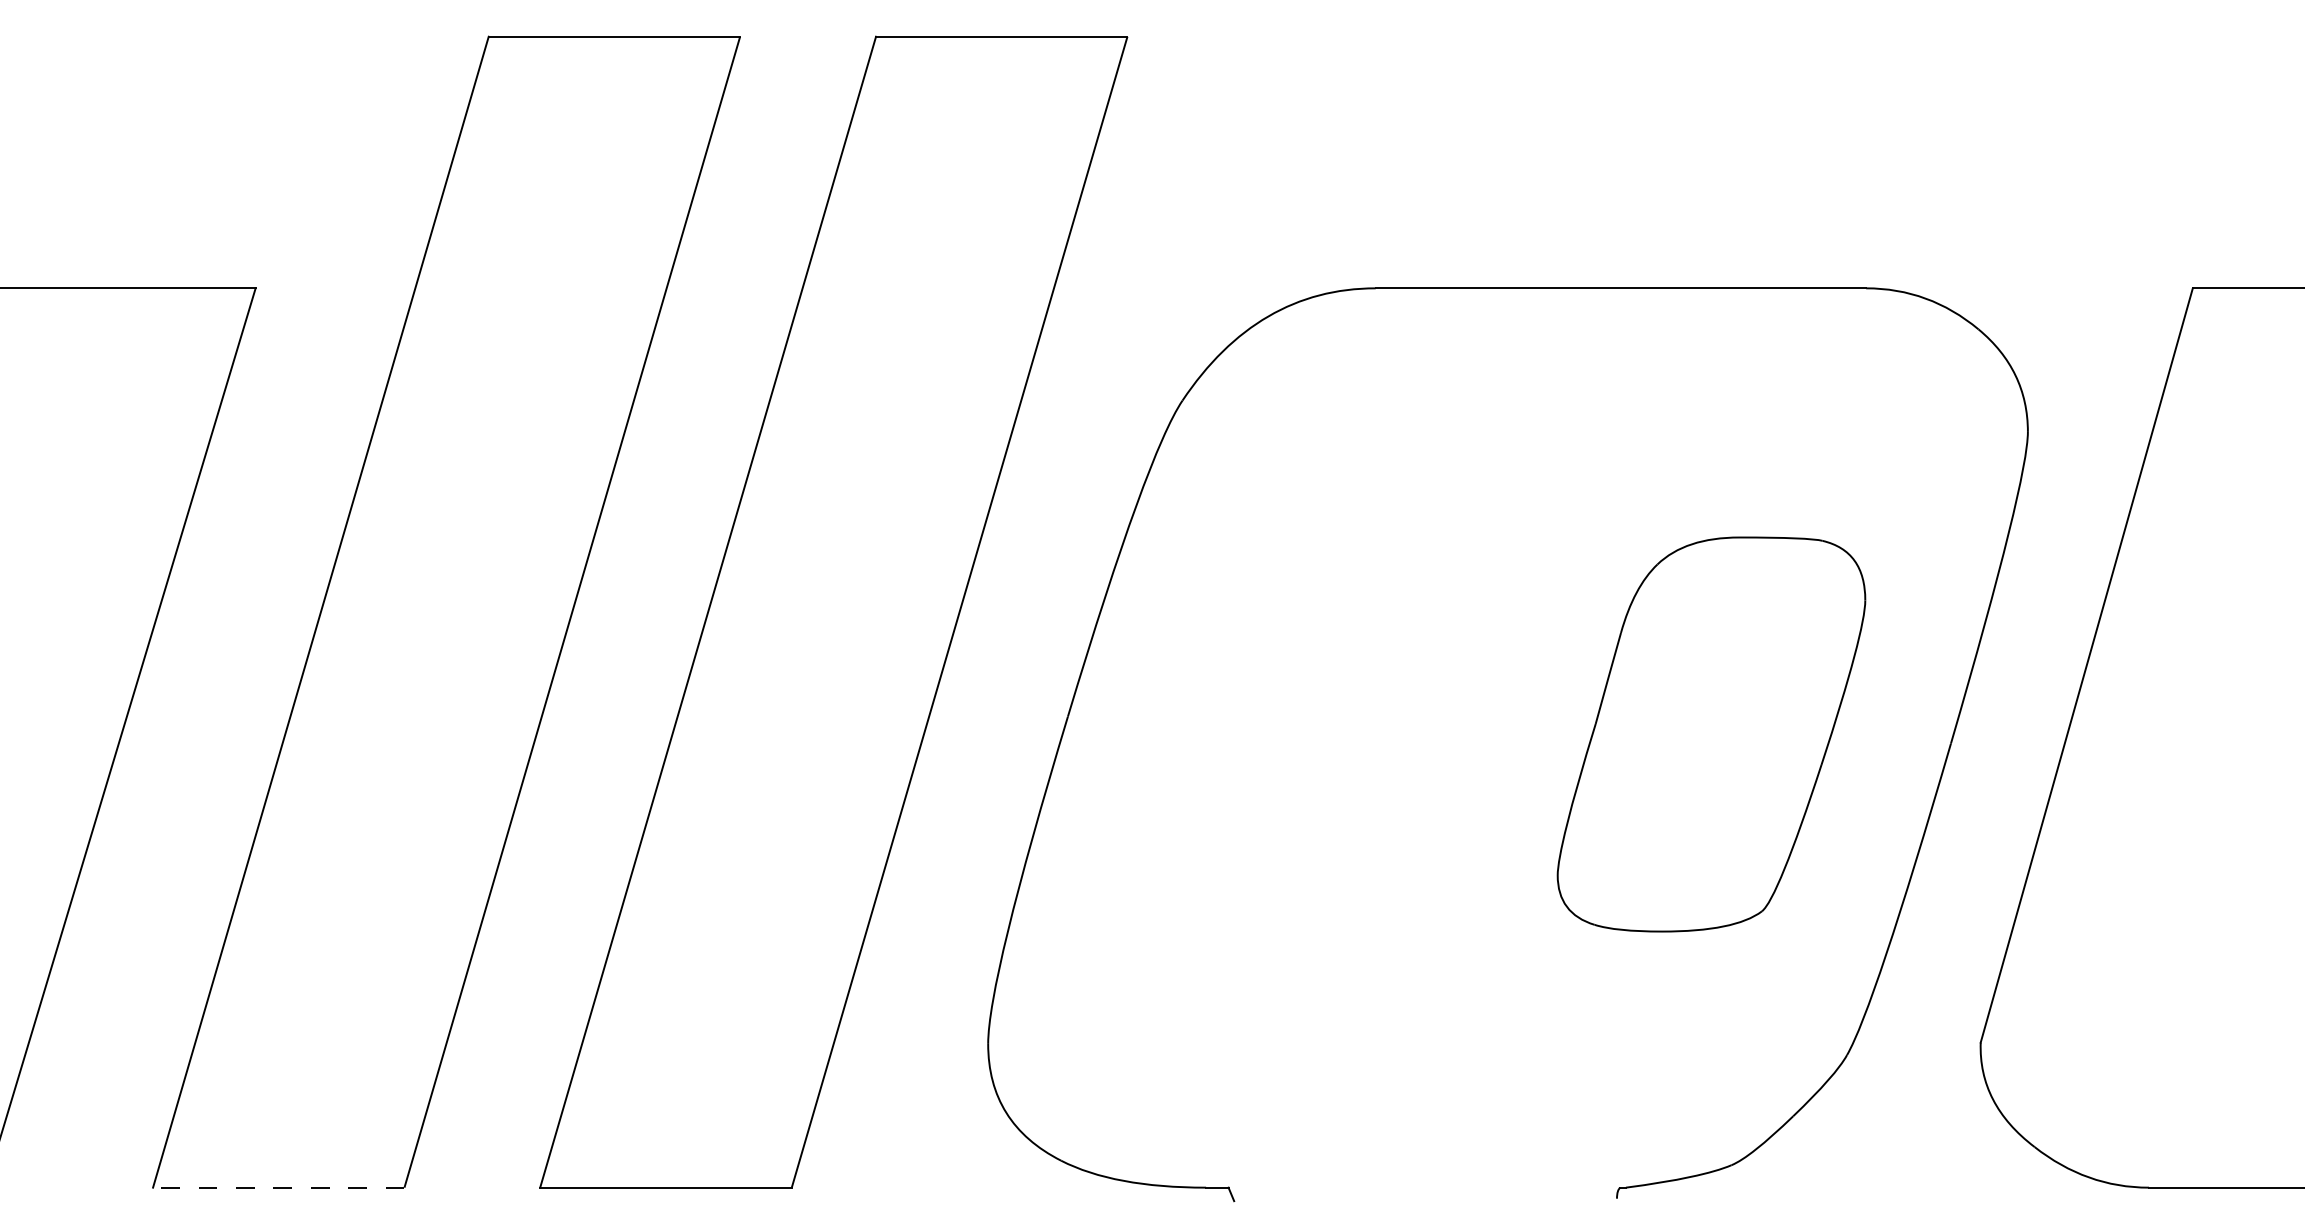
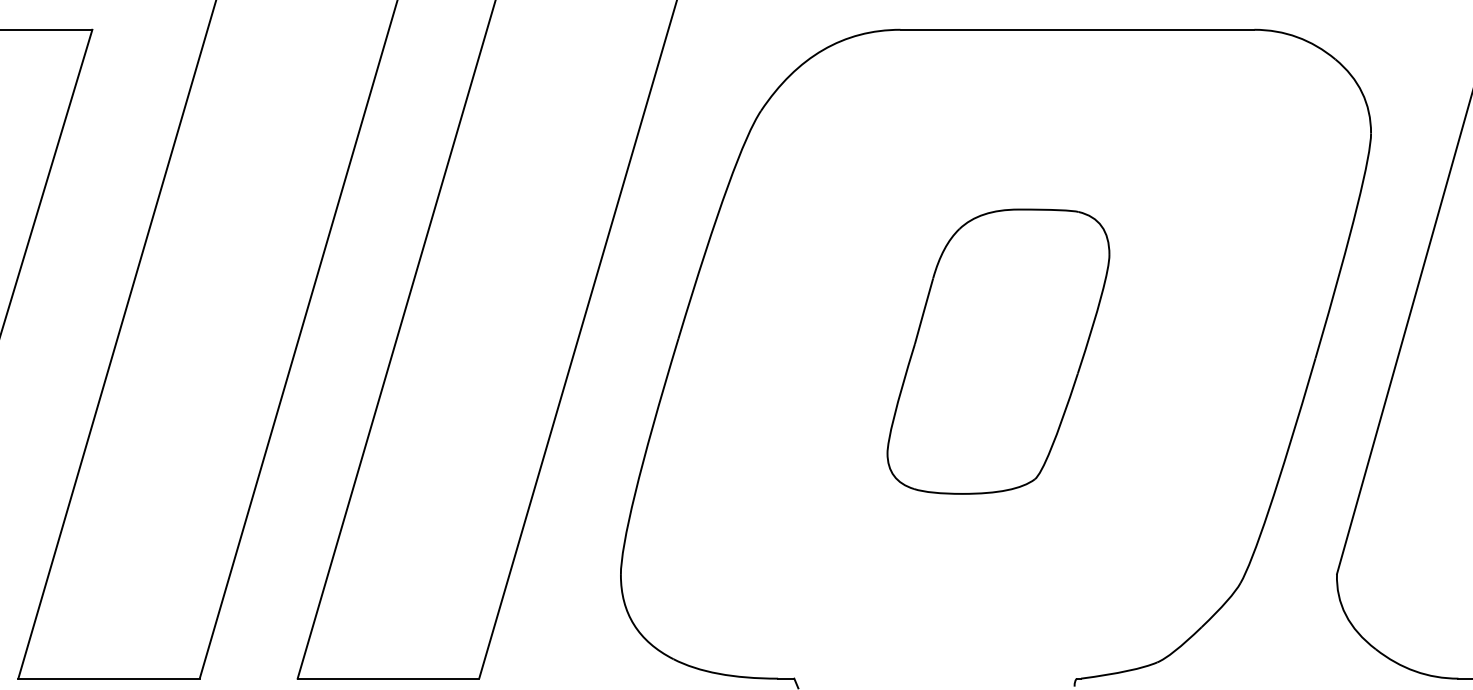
part: (1711, 734) -> (998, 351), moved
line: (278, 1187) -> (108, 678), dashed -> solid

